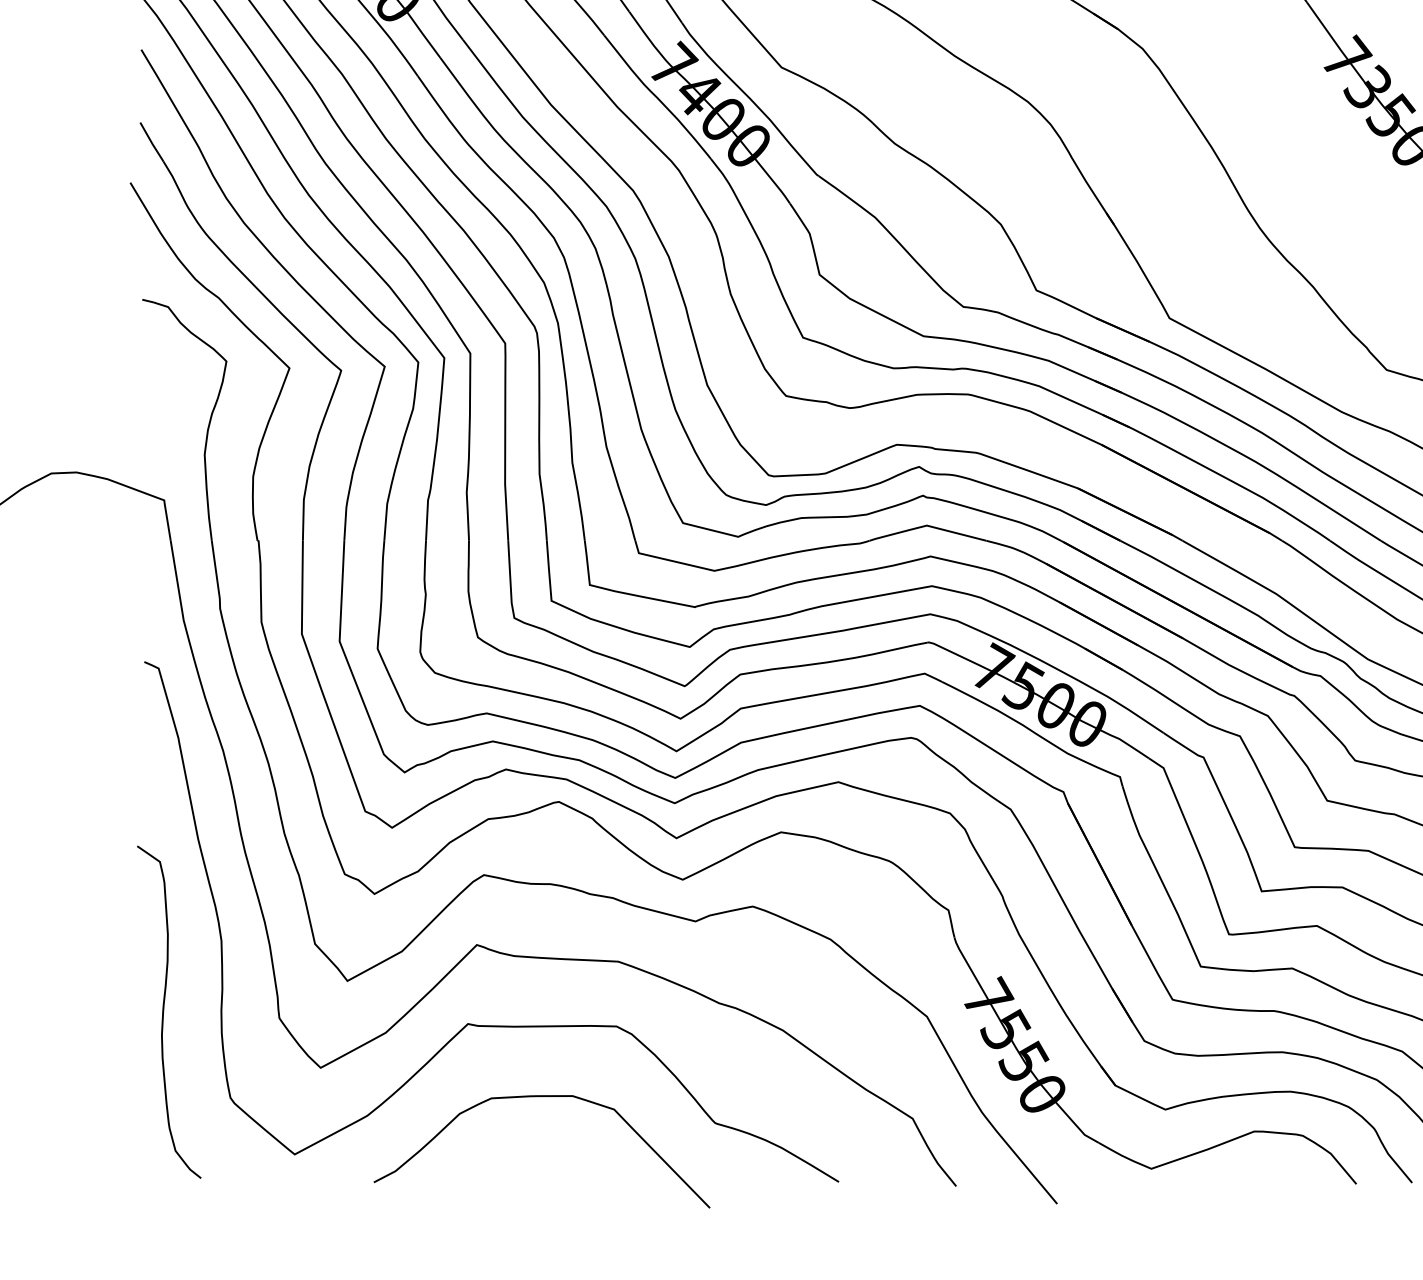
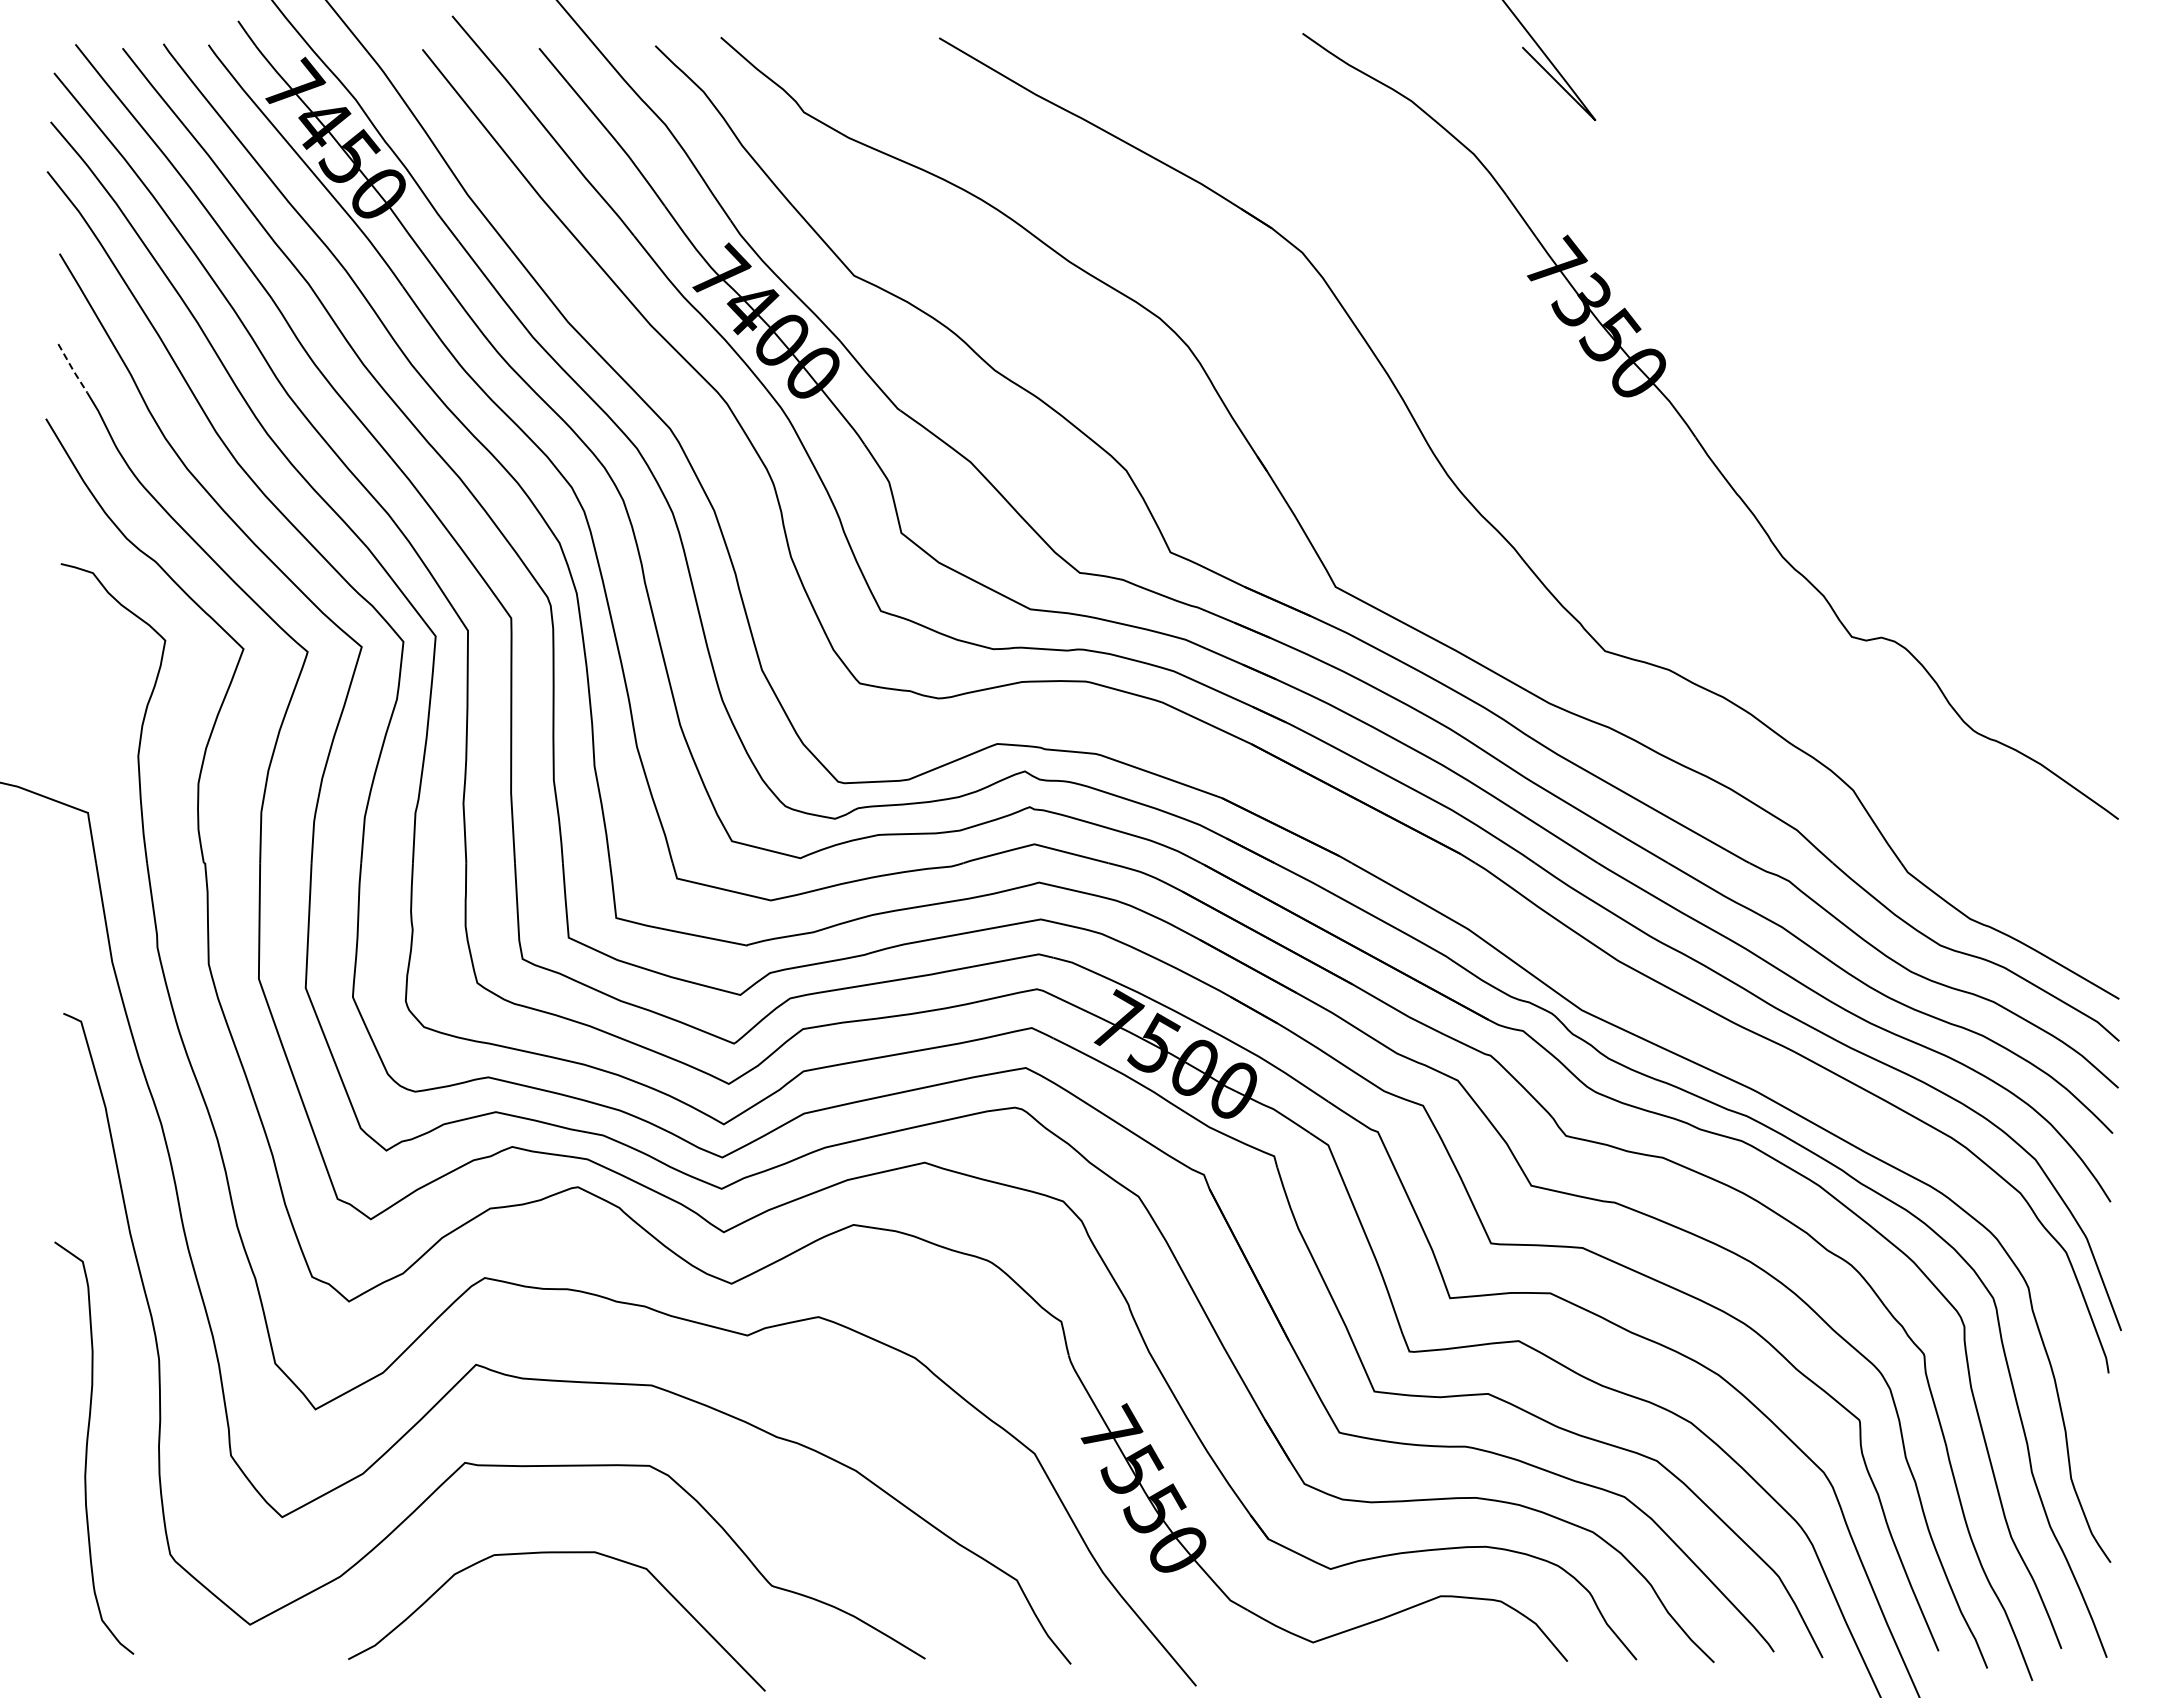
line: (151, 143) -> (72, 369), solid -> dashed

